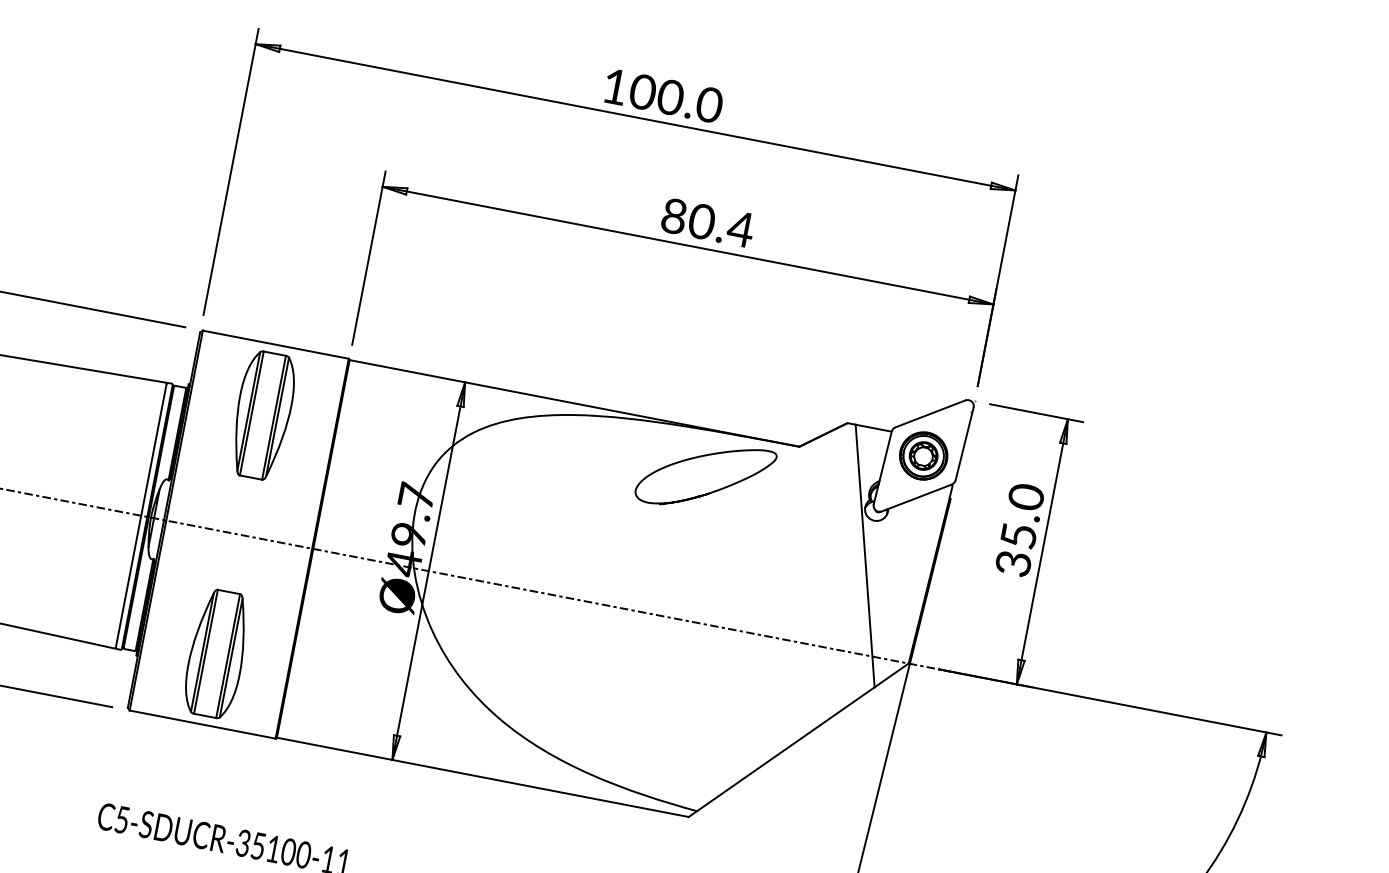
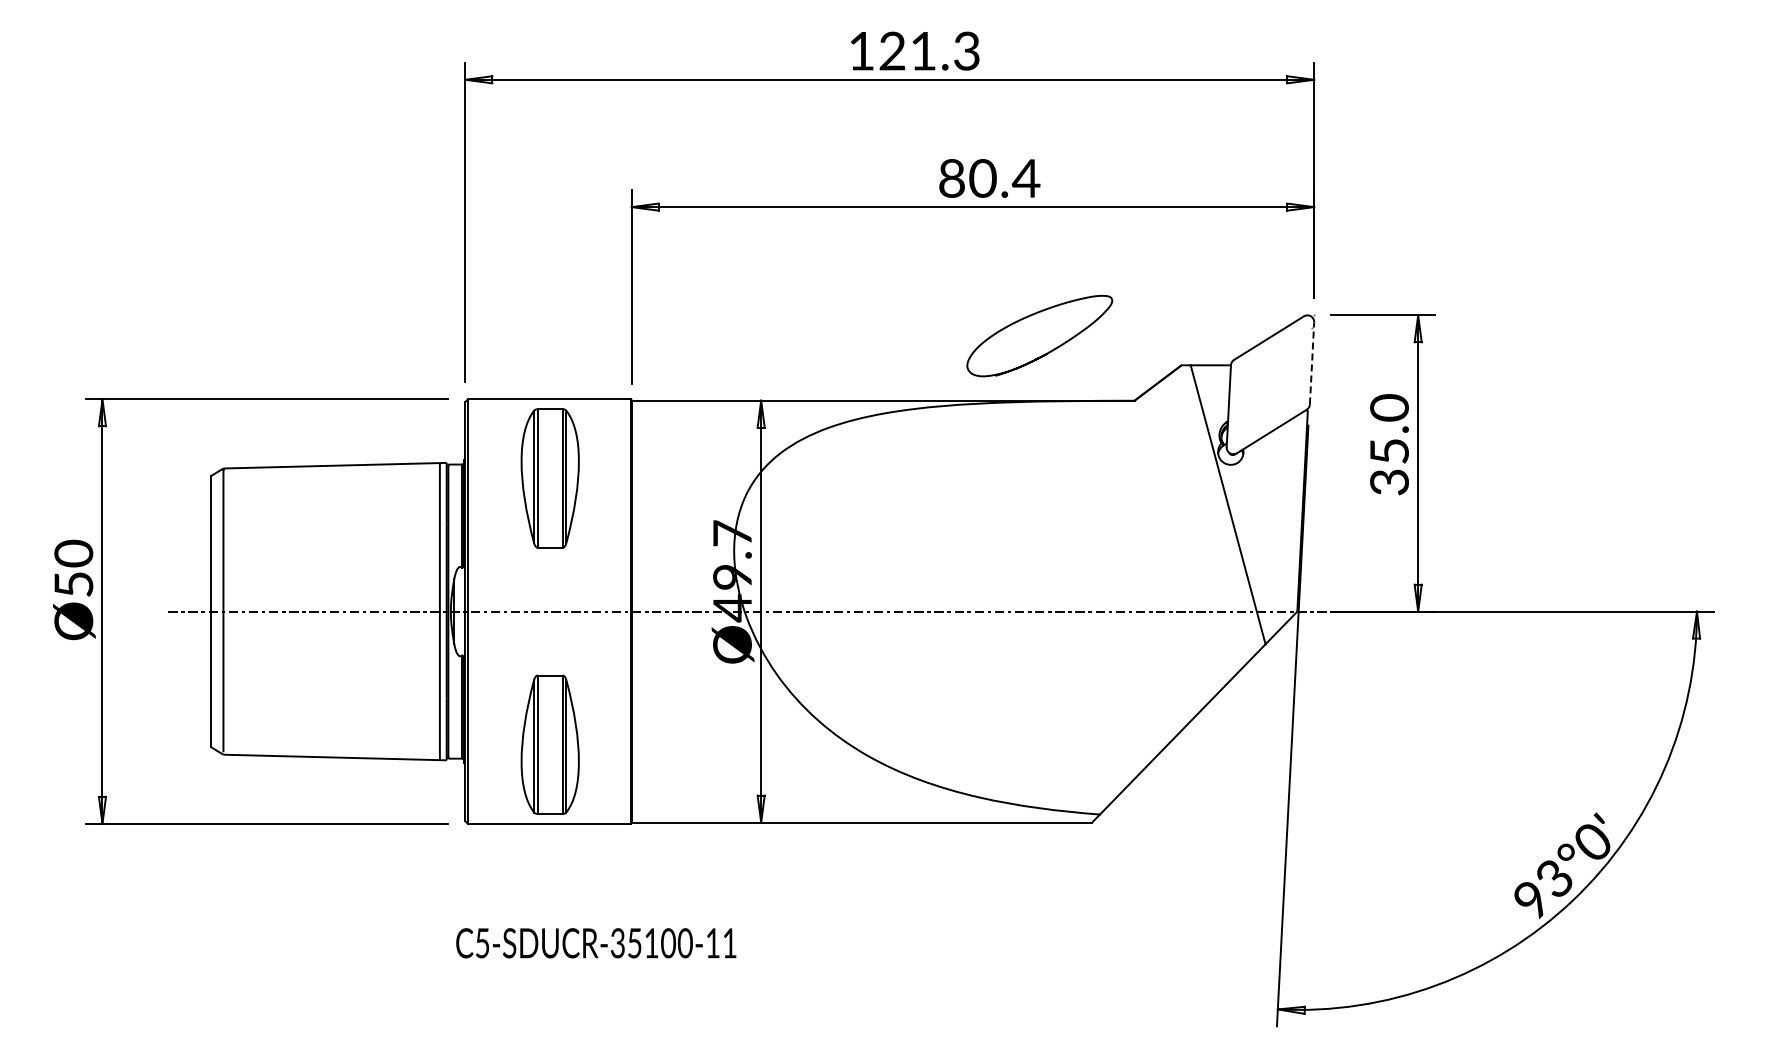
text: (676, 97) -> (929, 50), 100.0 -> 121.3
line: (965, 443) -> (1312, 362), solid -> dashed
part: (923, 455) -> (1270, 384), removed
curve: (710, 491) -> (1048, 351), moved

